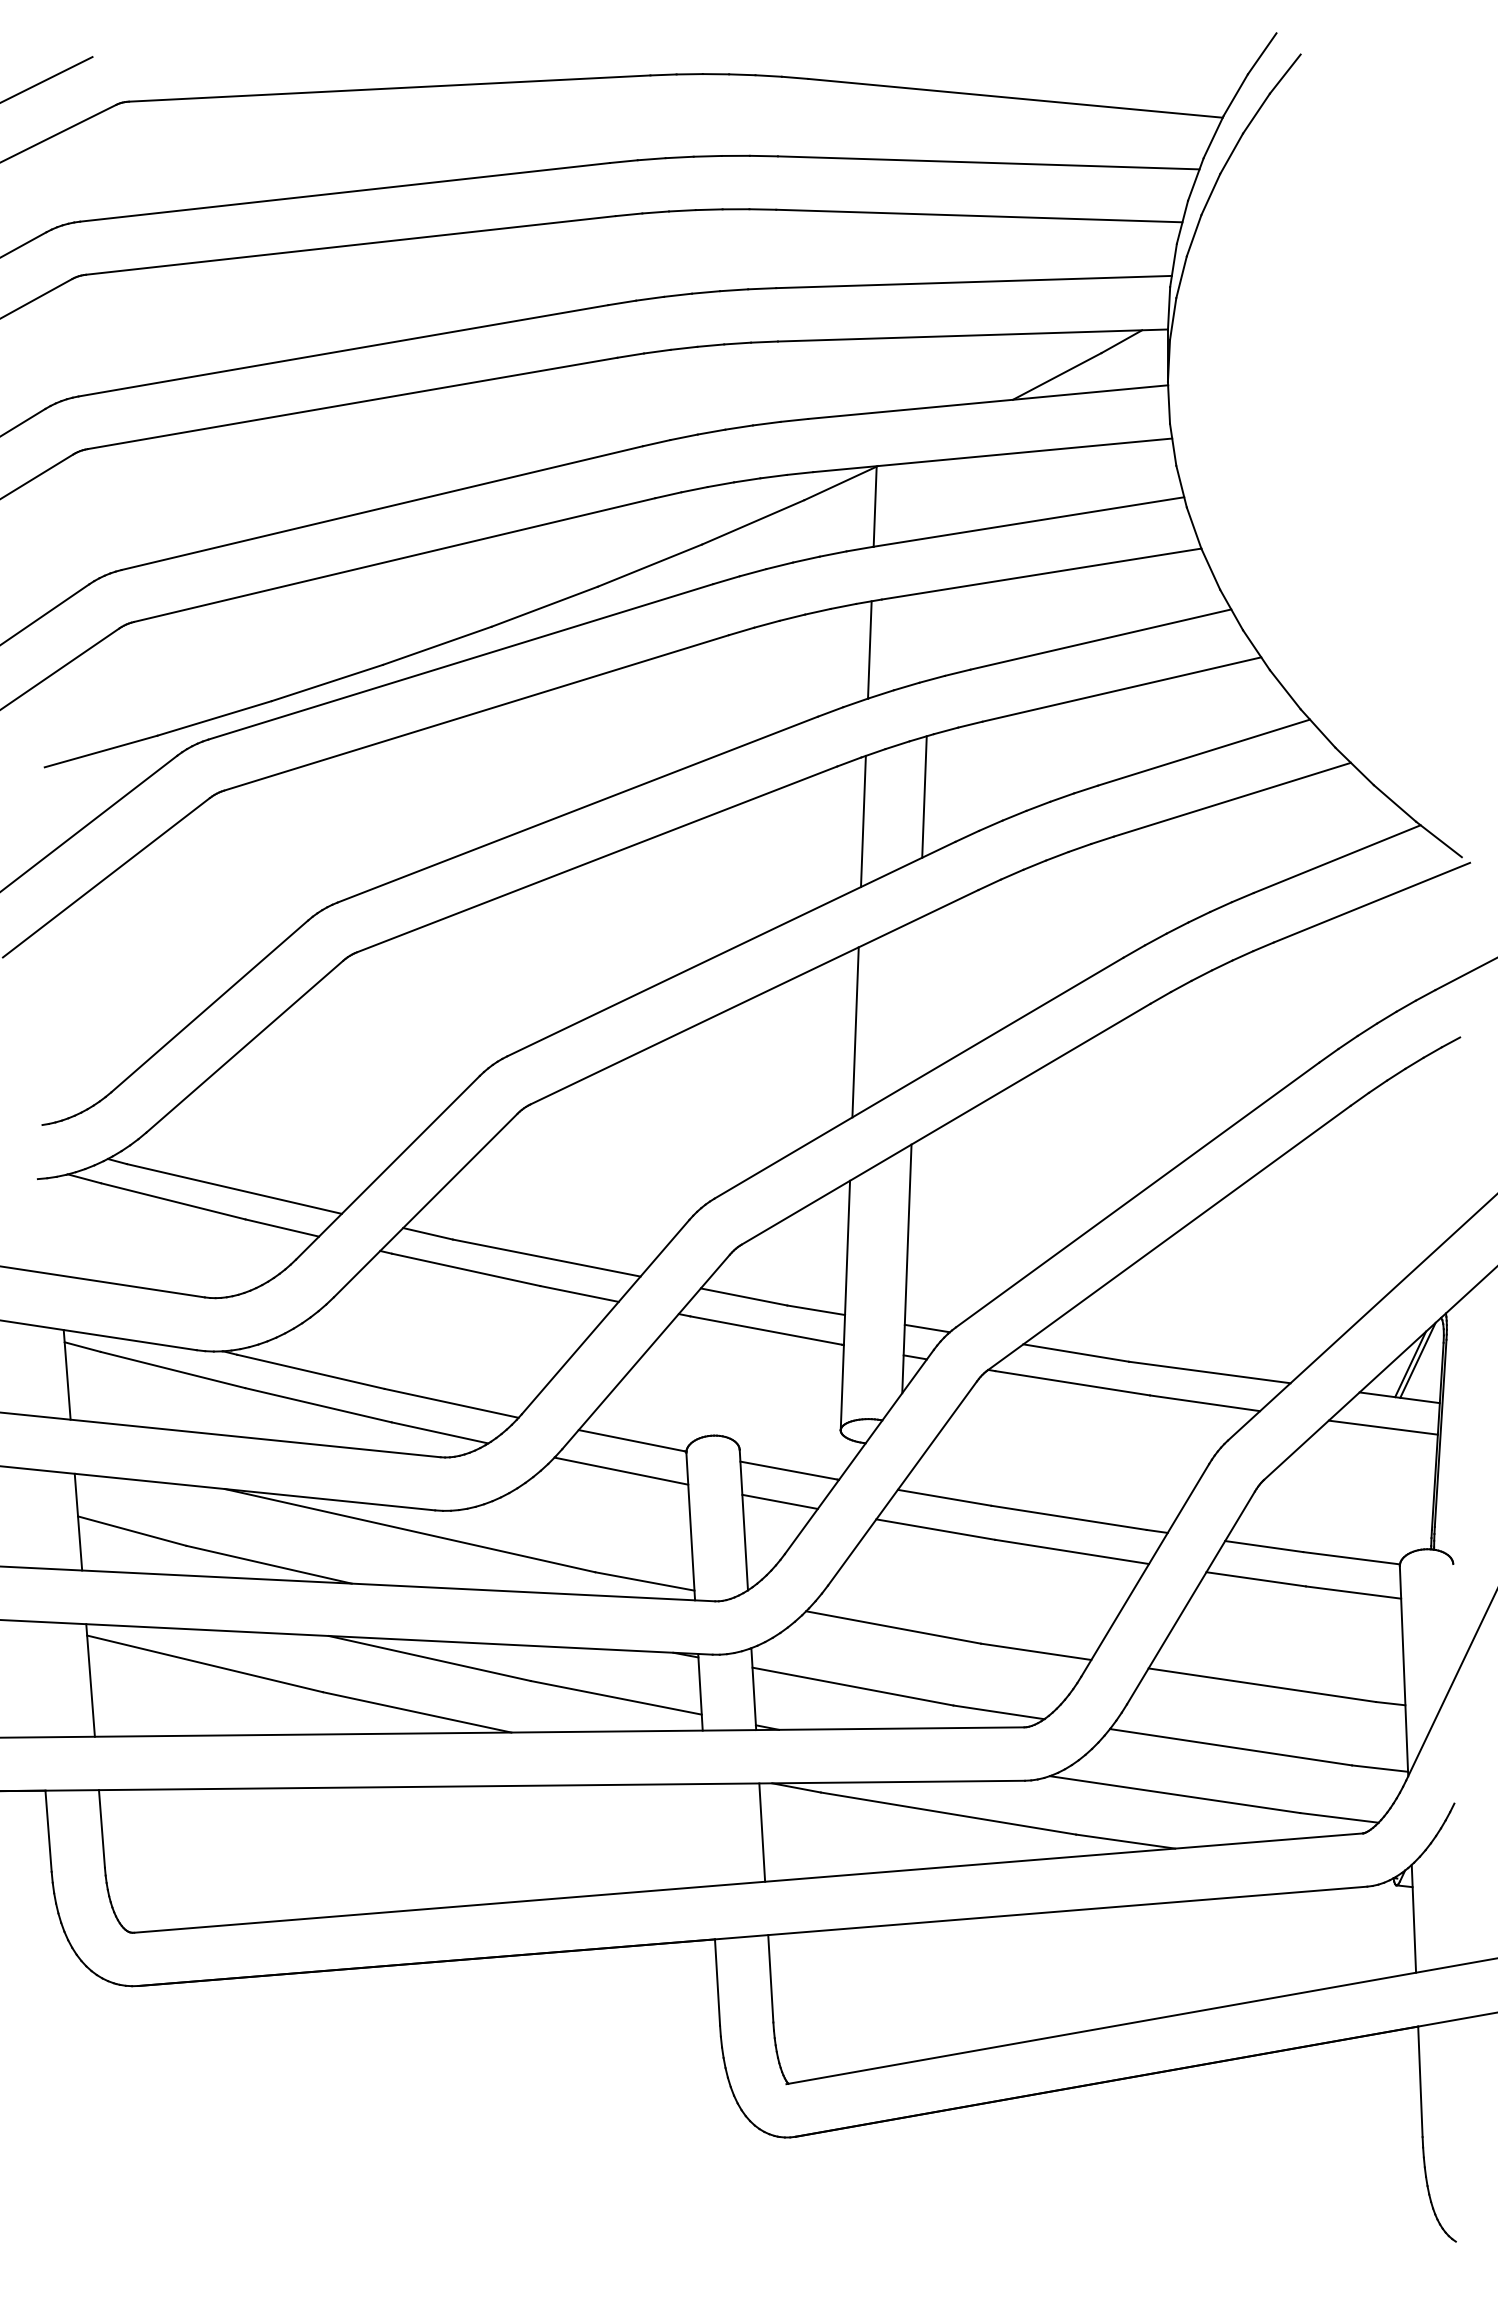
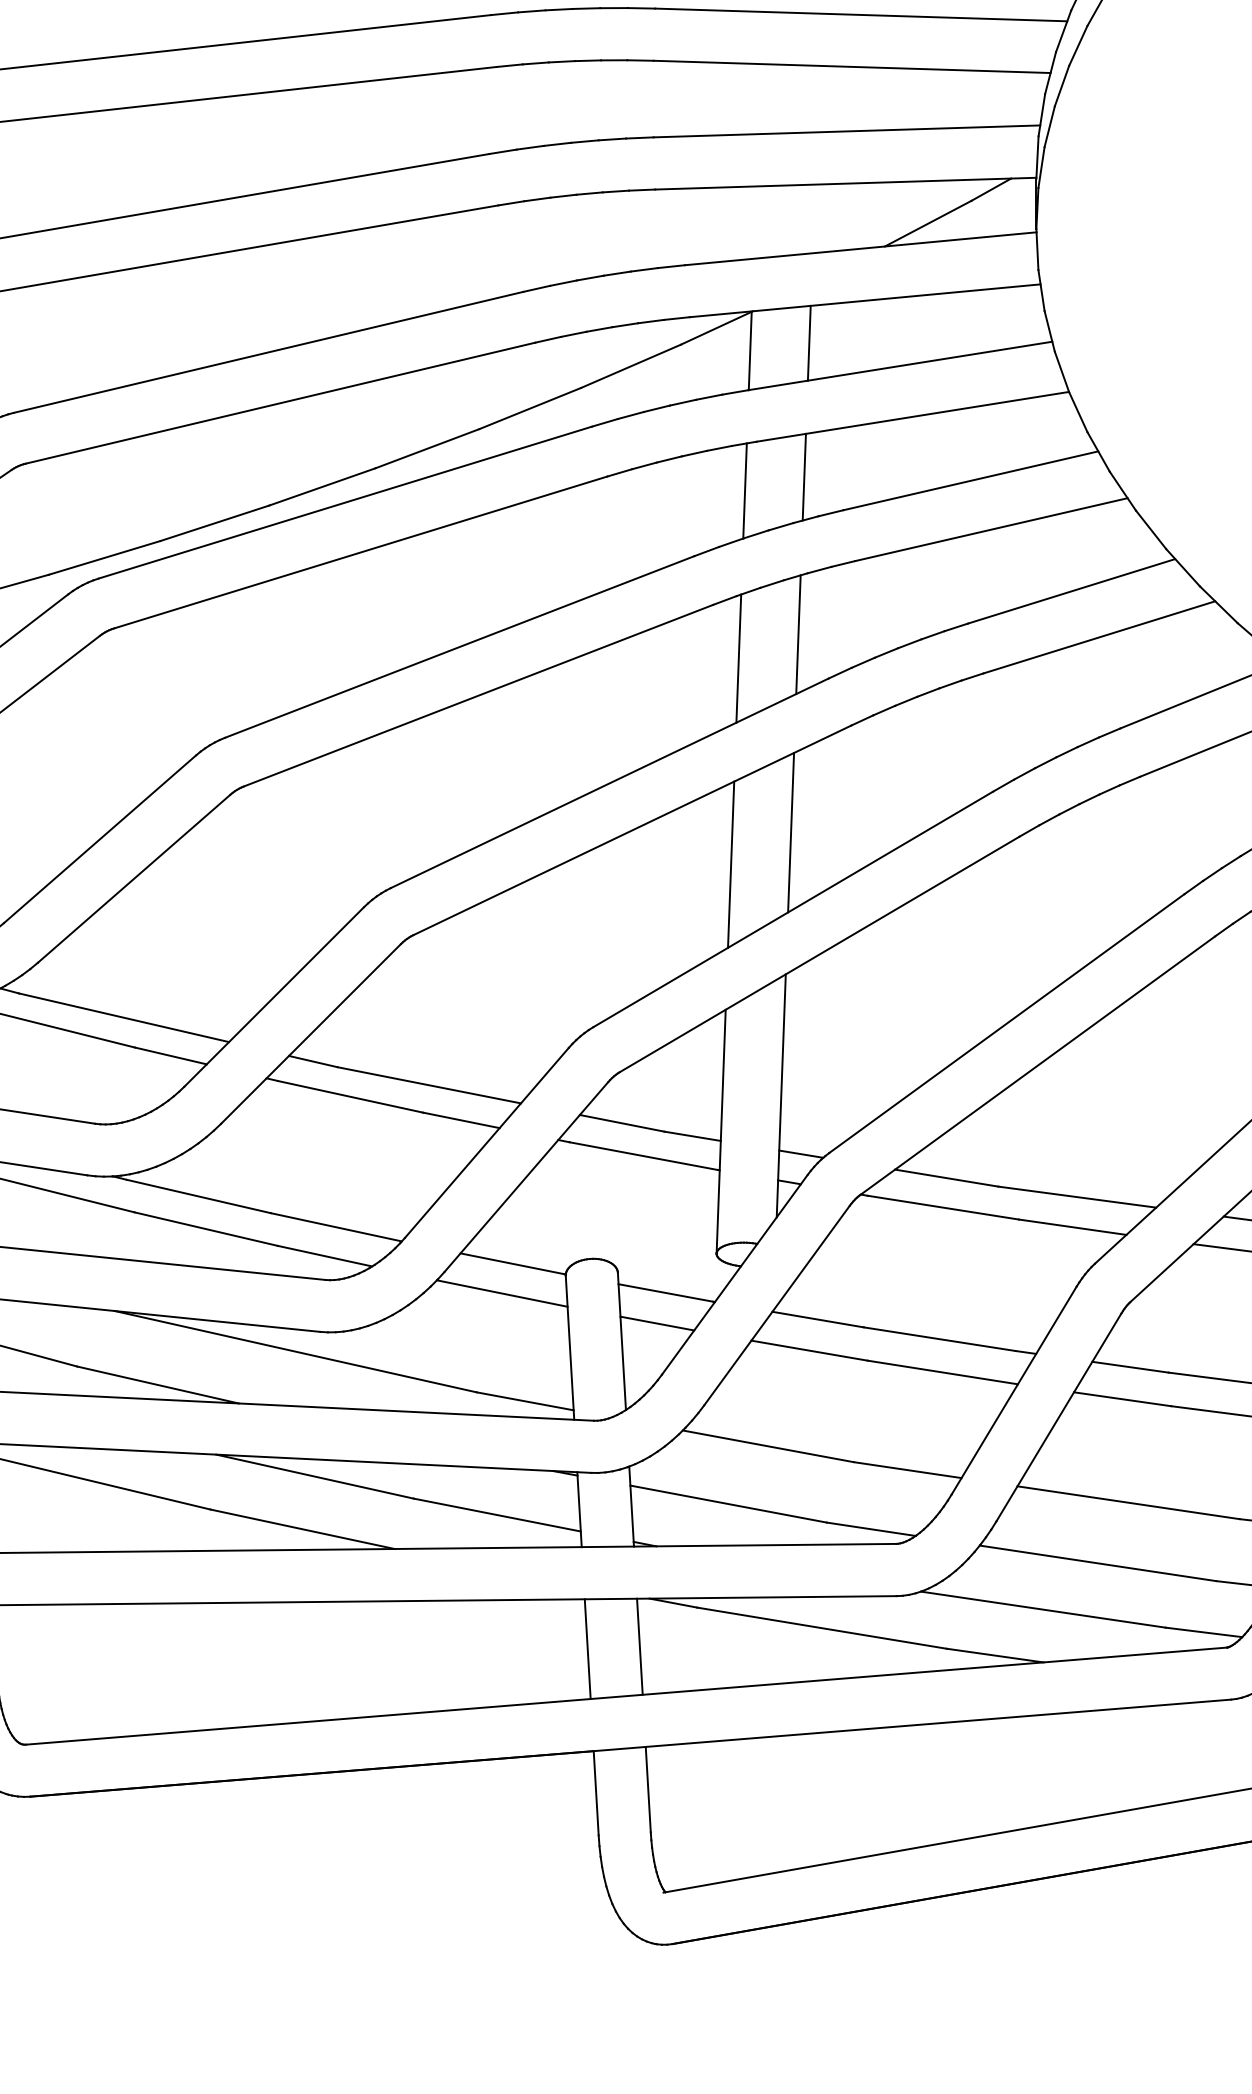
line: (935, 498) -> (809, 342), added
line: (930, 635) -> (804, 476), added
line: (916, 999) -> (790, 832), added
line: (708, 1835) -> (587, 1649), added

